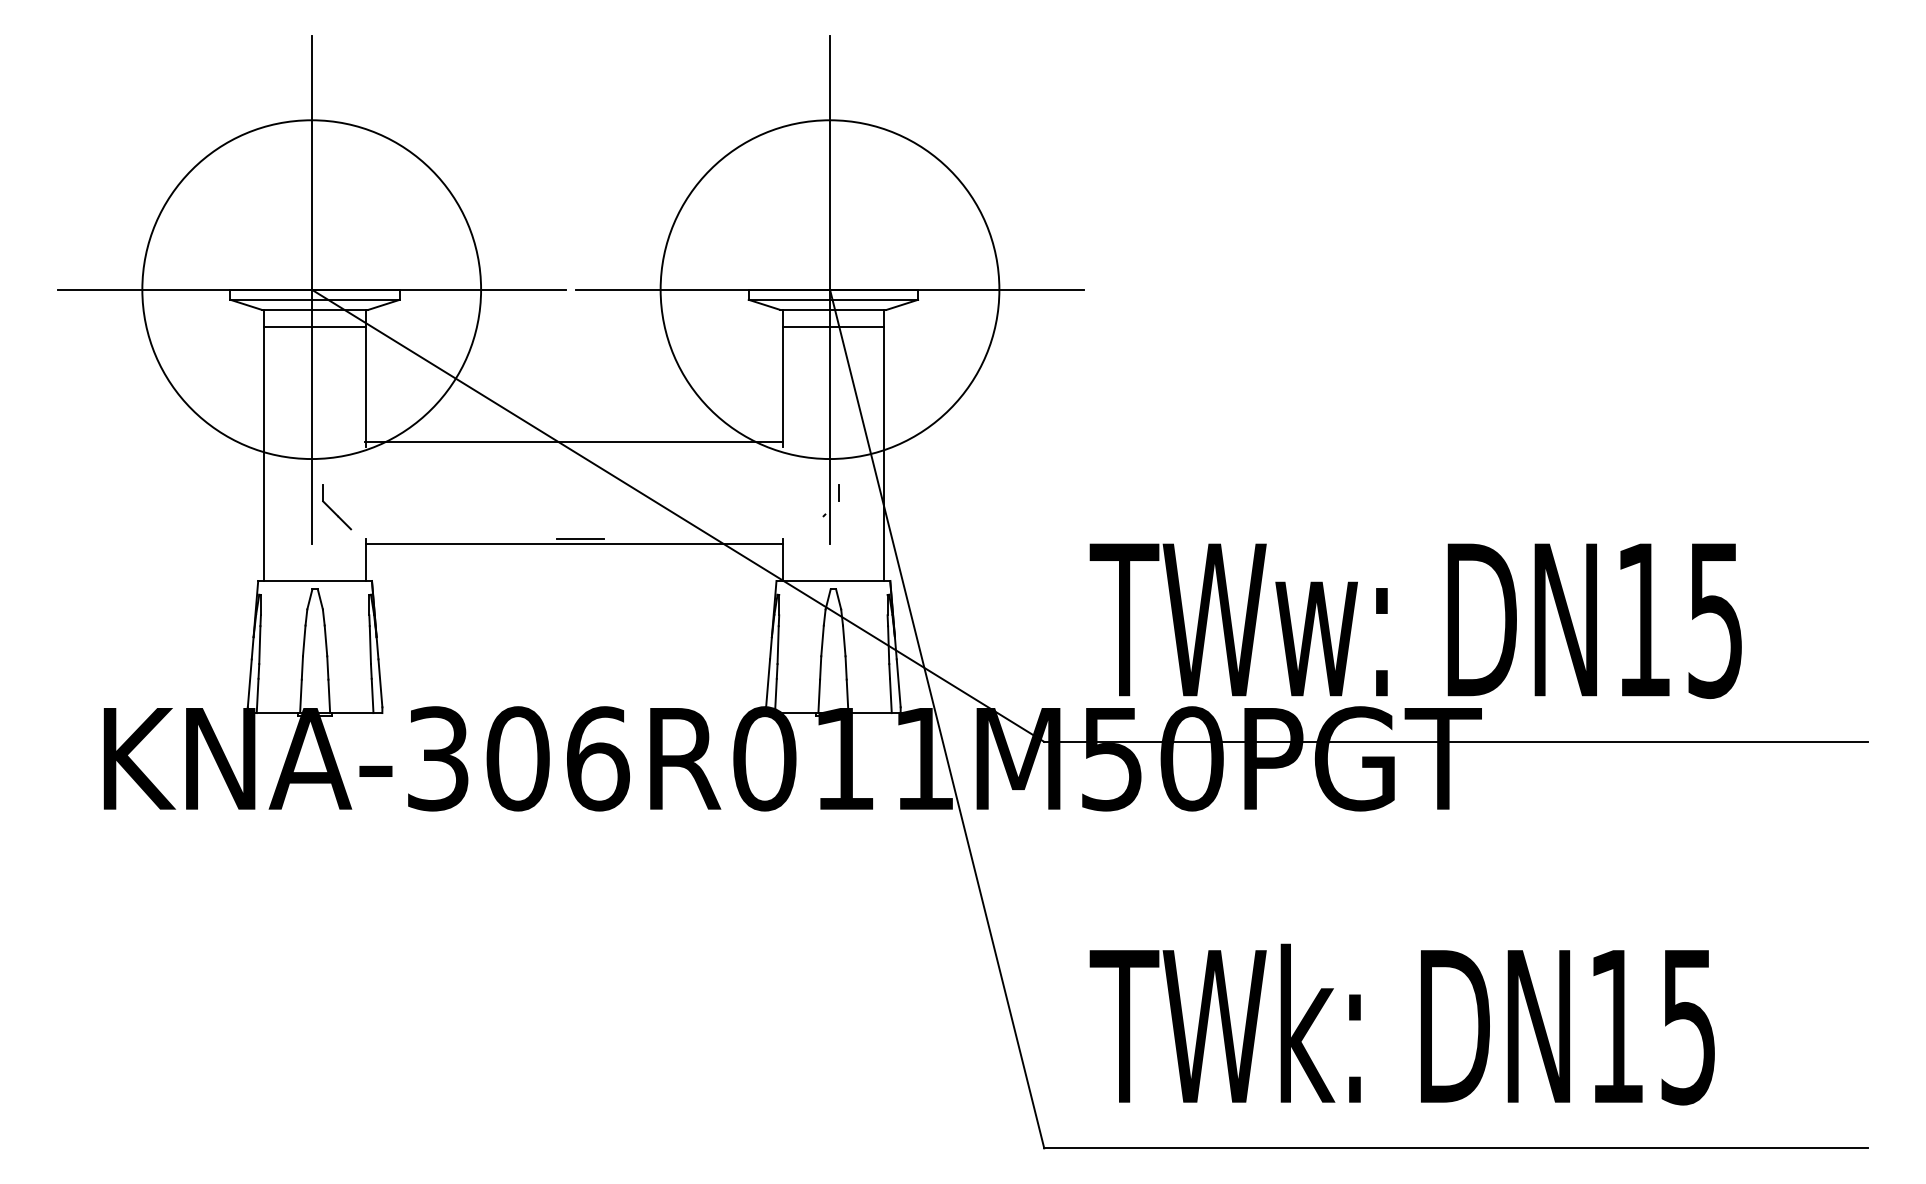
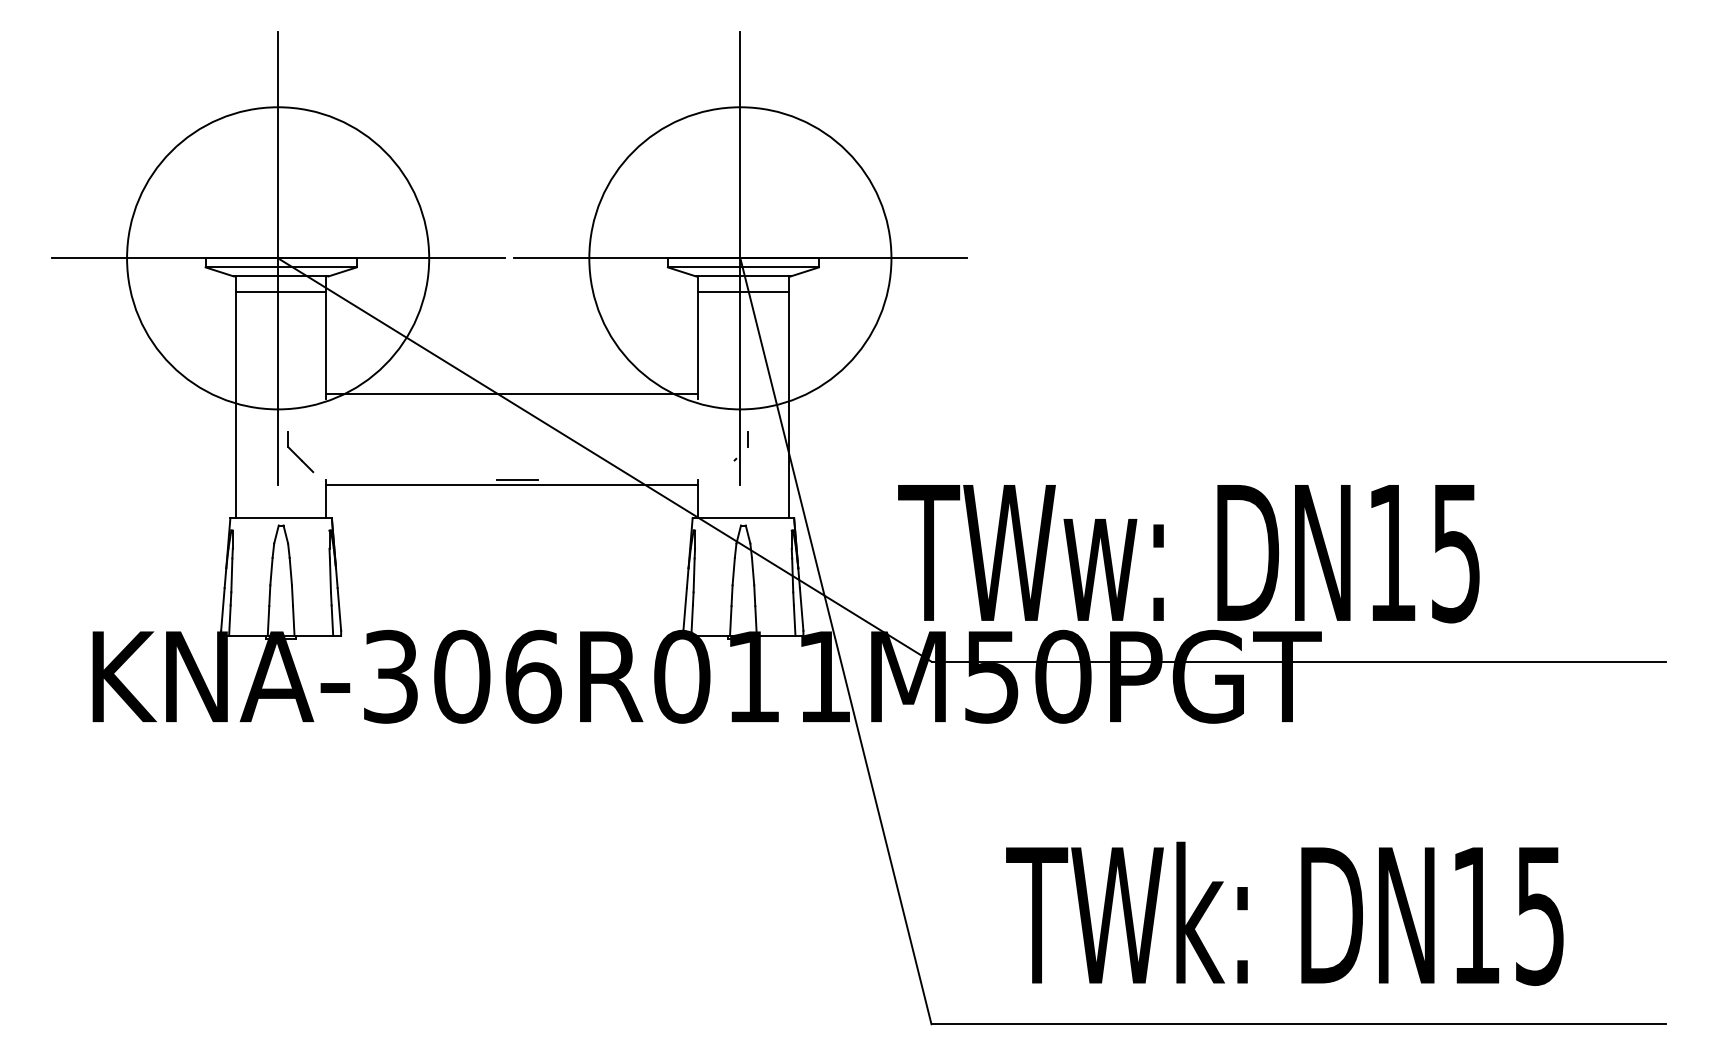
text: (1415, 621) -> (1188, 554), moved
text: (1401, 1024) -> (1284, 913), moved

